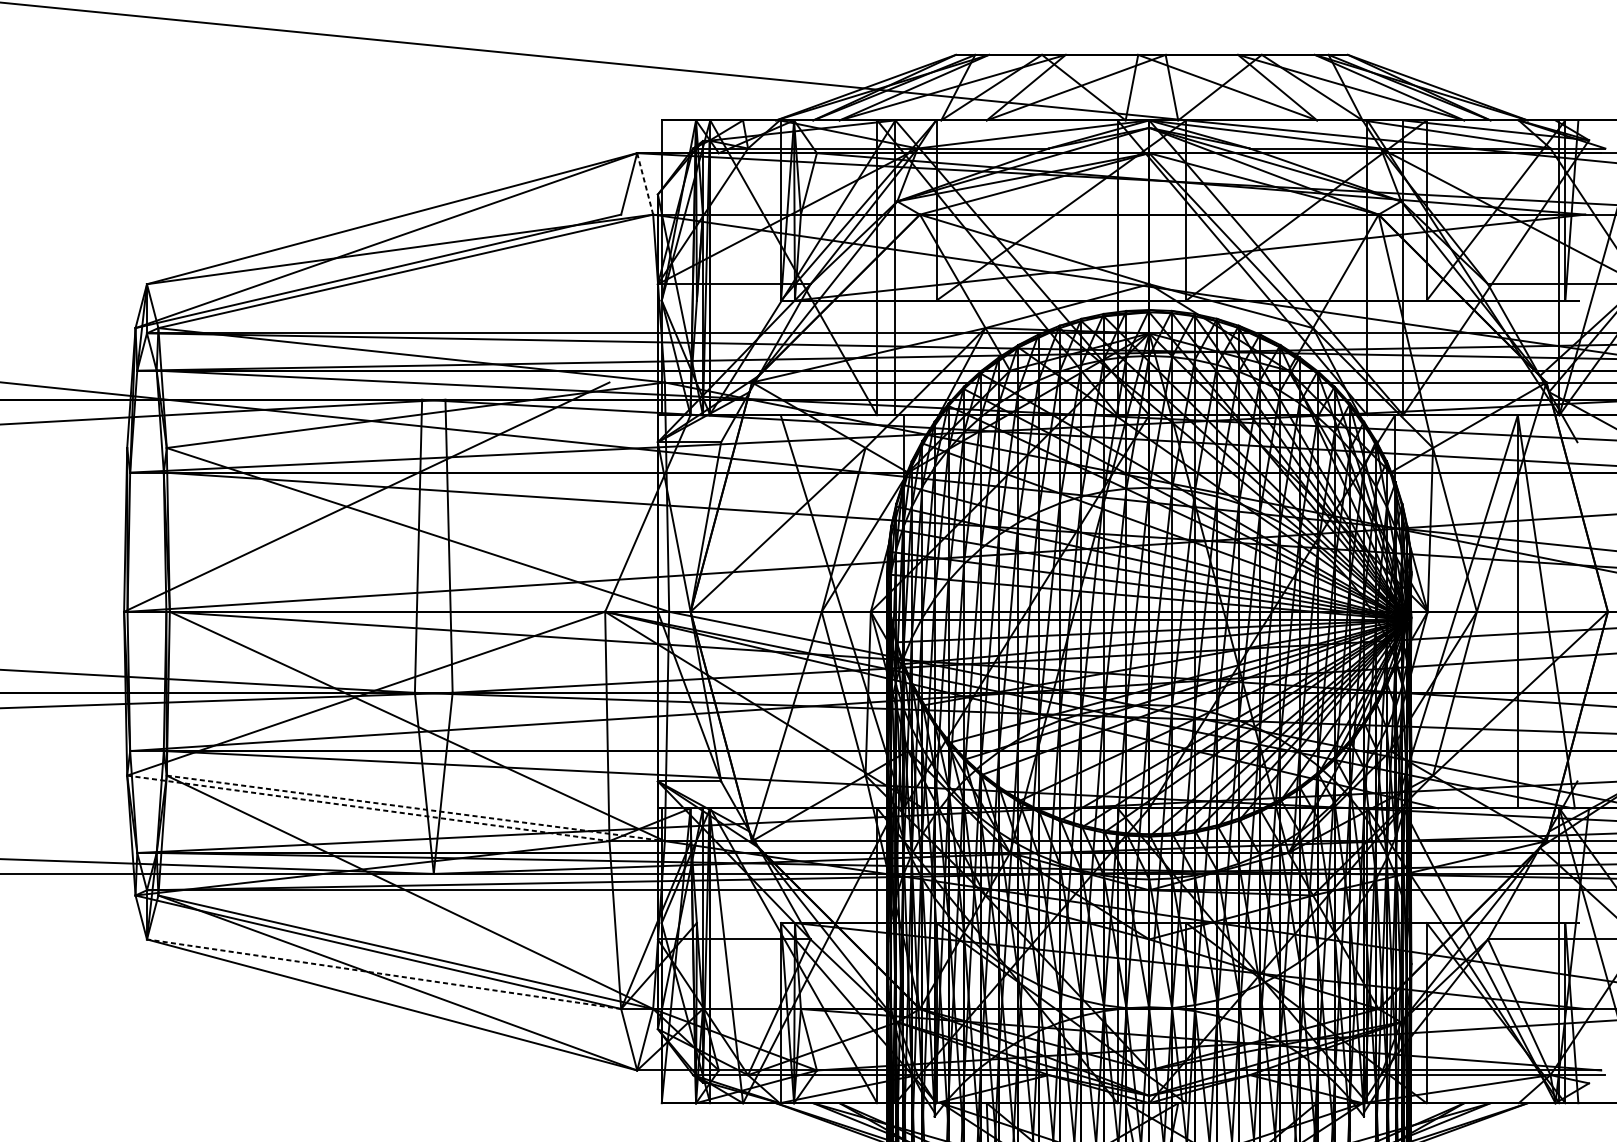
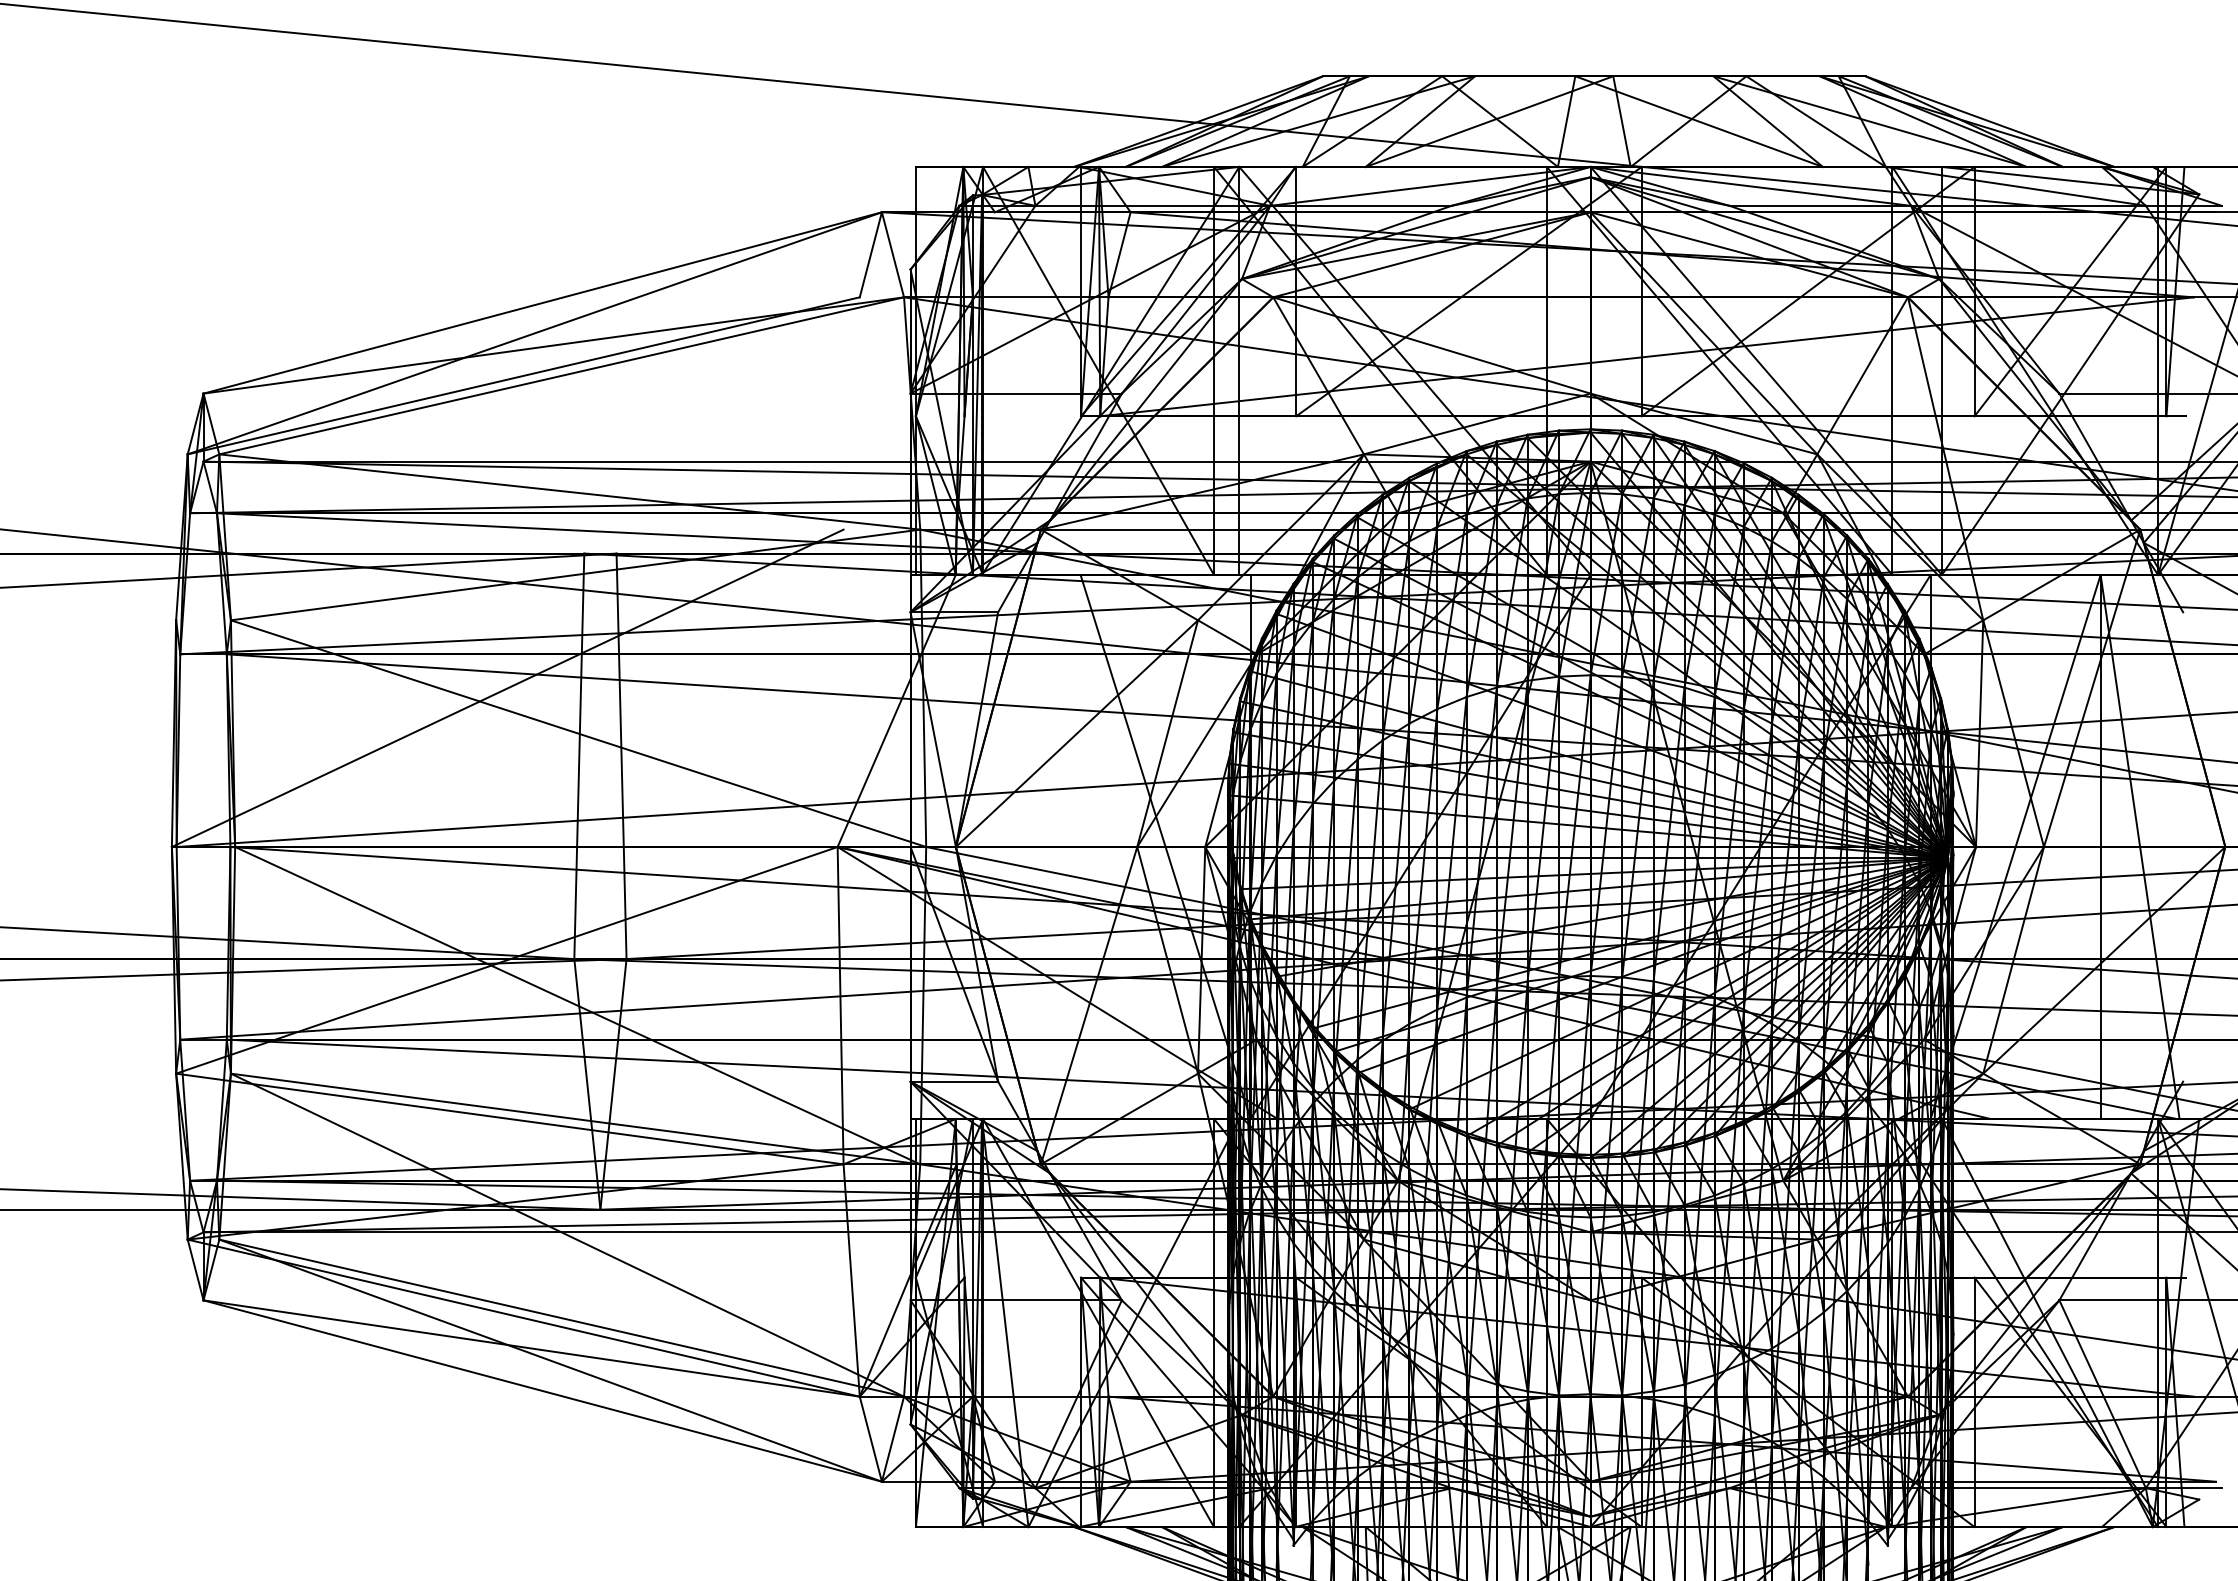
line: (644, 183) -> (892, 254), dashed -> solid
line: (368, 808) -> (509, 1119), dashed -> solid
line: (415, 808) -> (575, 1119), dashed -> solid
line: (383, 974) -> (531, 1348), dashed -> solid

